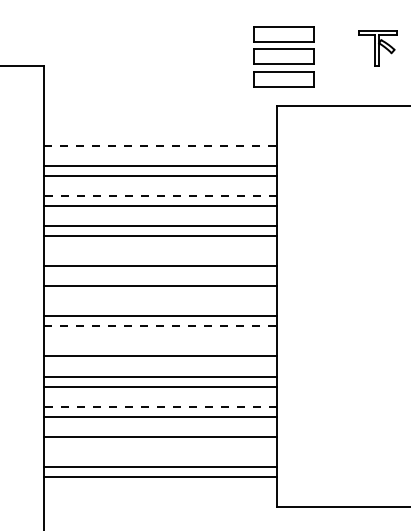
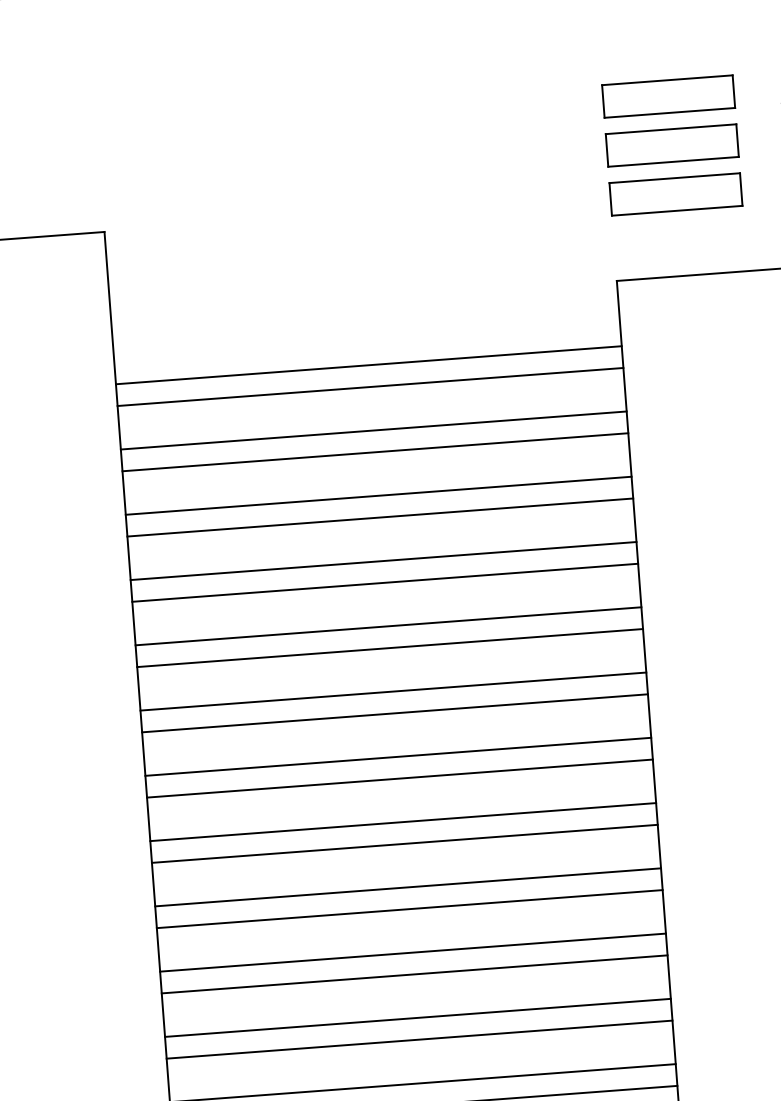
part: (283, 56) -> (671, 144), moved
line: (160, 136) -> (369, 366), added
line: (160, 146) -> (370, 387), dashed -> solid
line: (159, 196) -> (376, 496), dashed -> solid
line: (160, 256) -> (388, 626), added
line: (160, 296) -> (395, 713), added
line: (160, 326) -> (400, 778), dashed -> solid
line: (160, 346) -> (403, 822), added
line: (159, 406) -> (410, 952), dashed -> solid
line: (160, 446) -> (419, 1039), added

